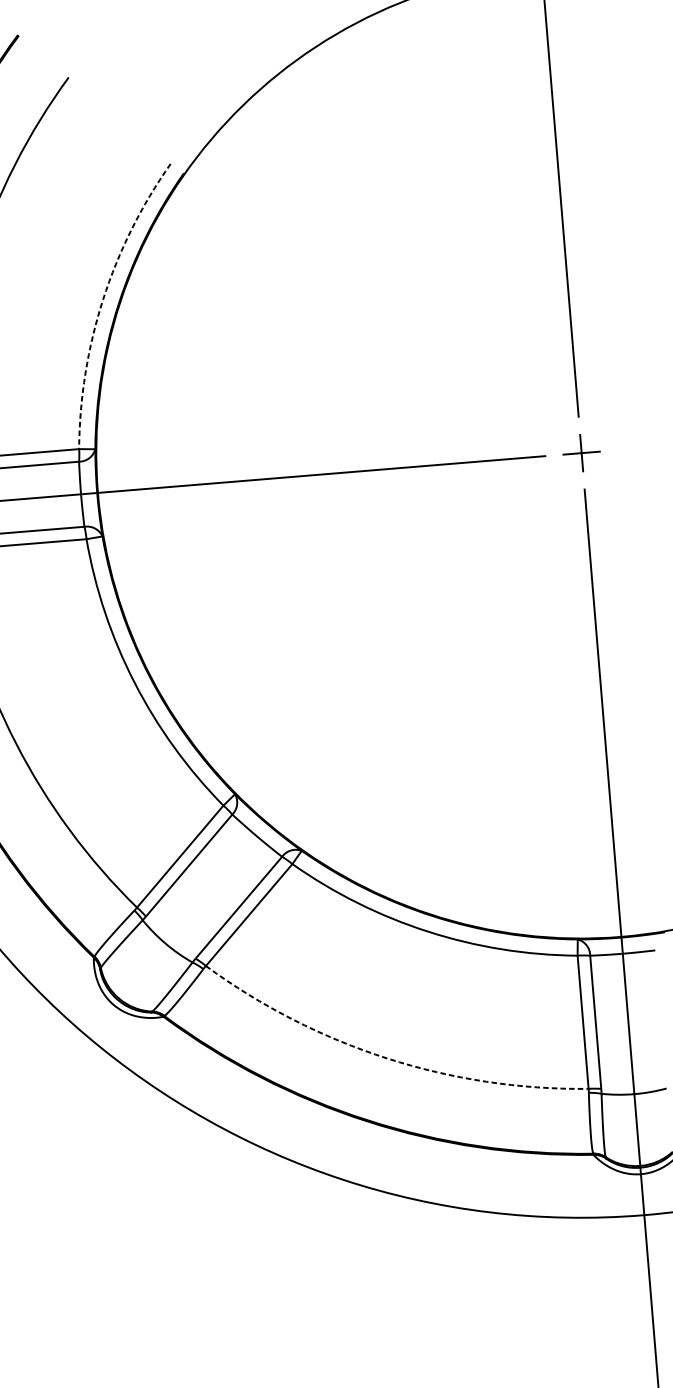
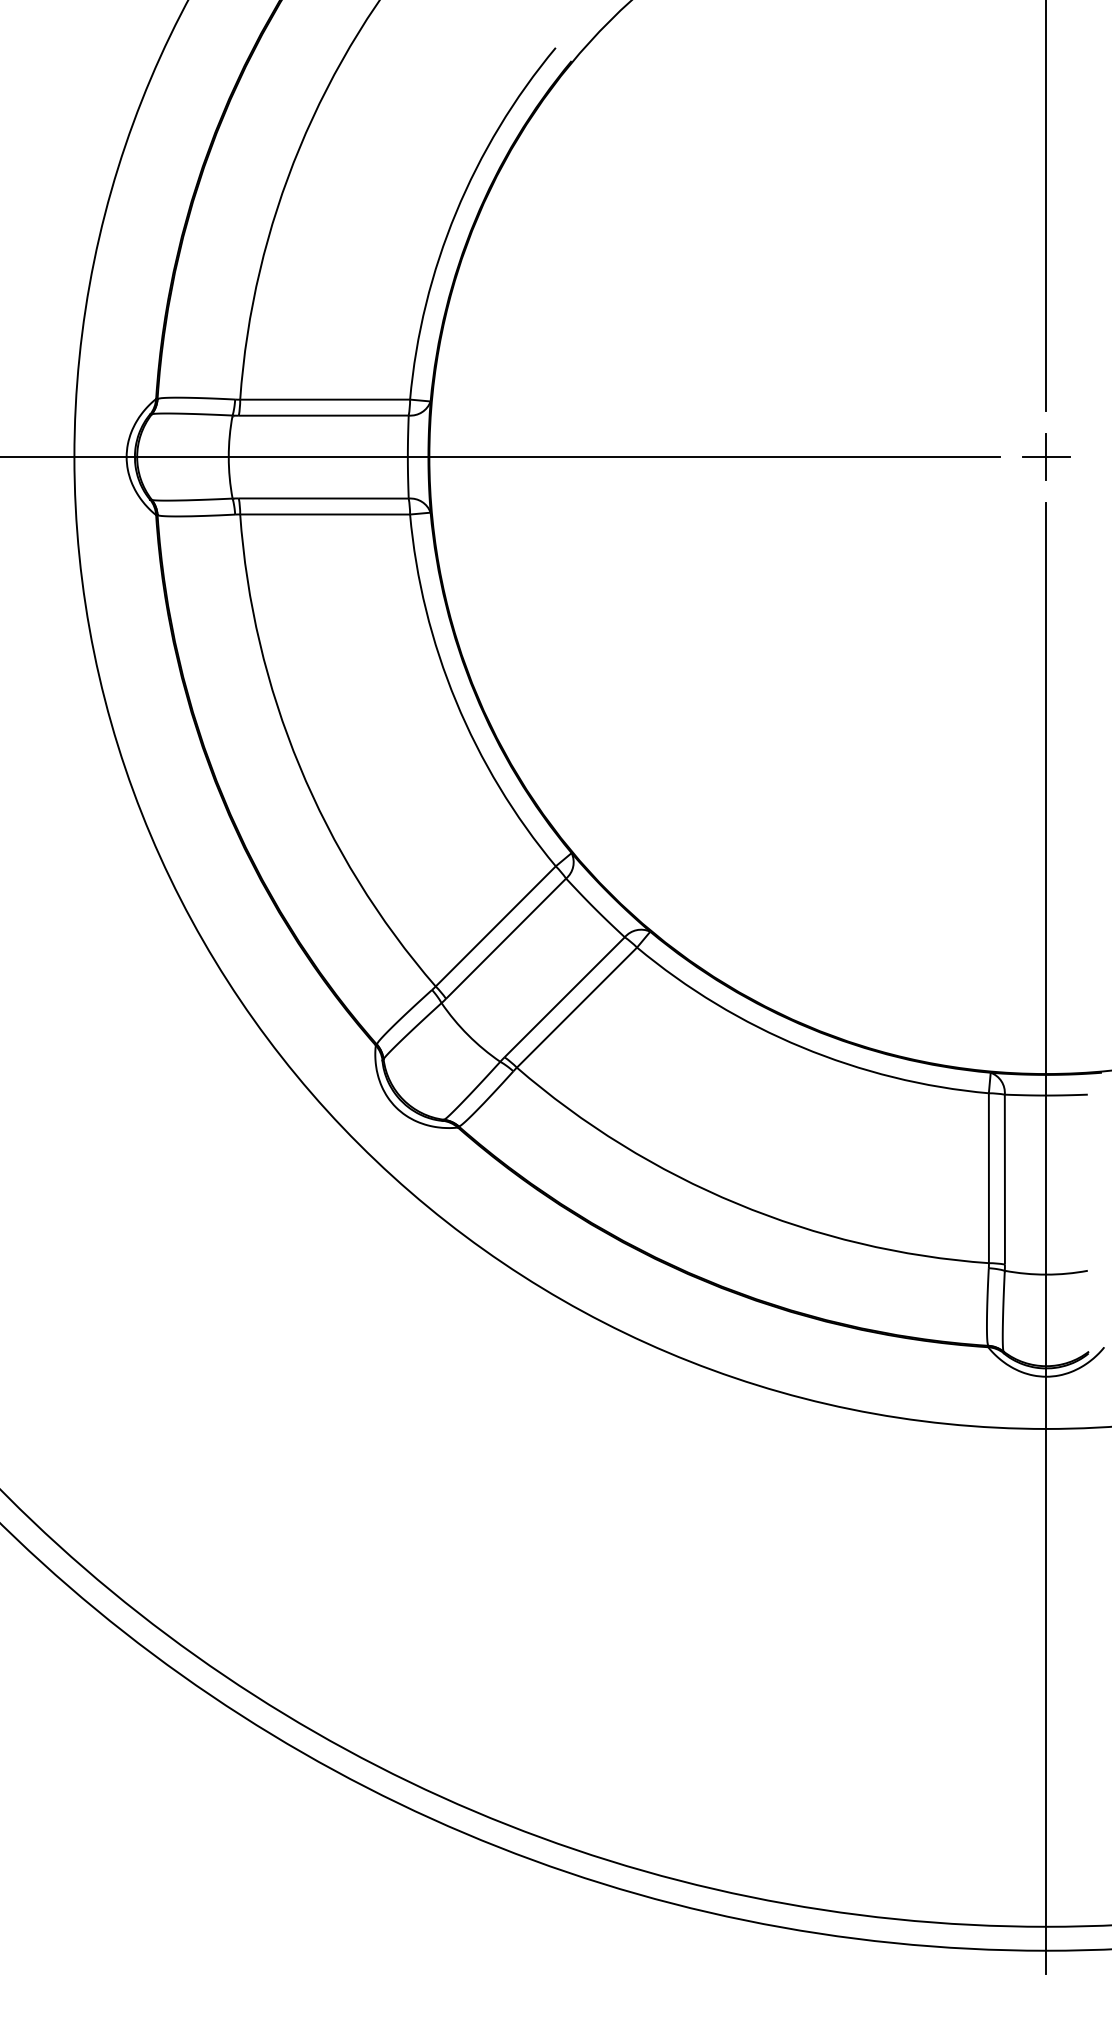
arc: (103, 299) -> (456, 212), dashed -> solid
arc: (387, 1058) -> (737, 1203), dashed -> solid

